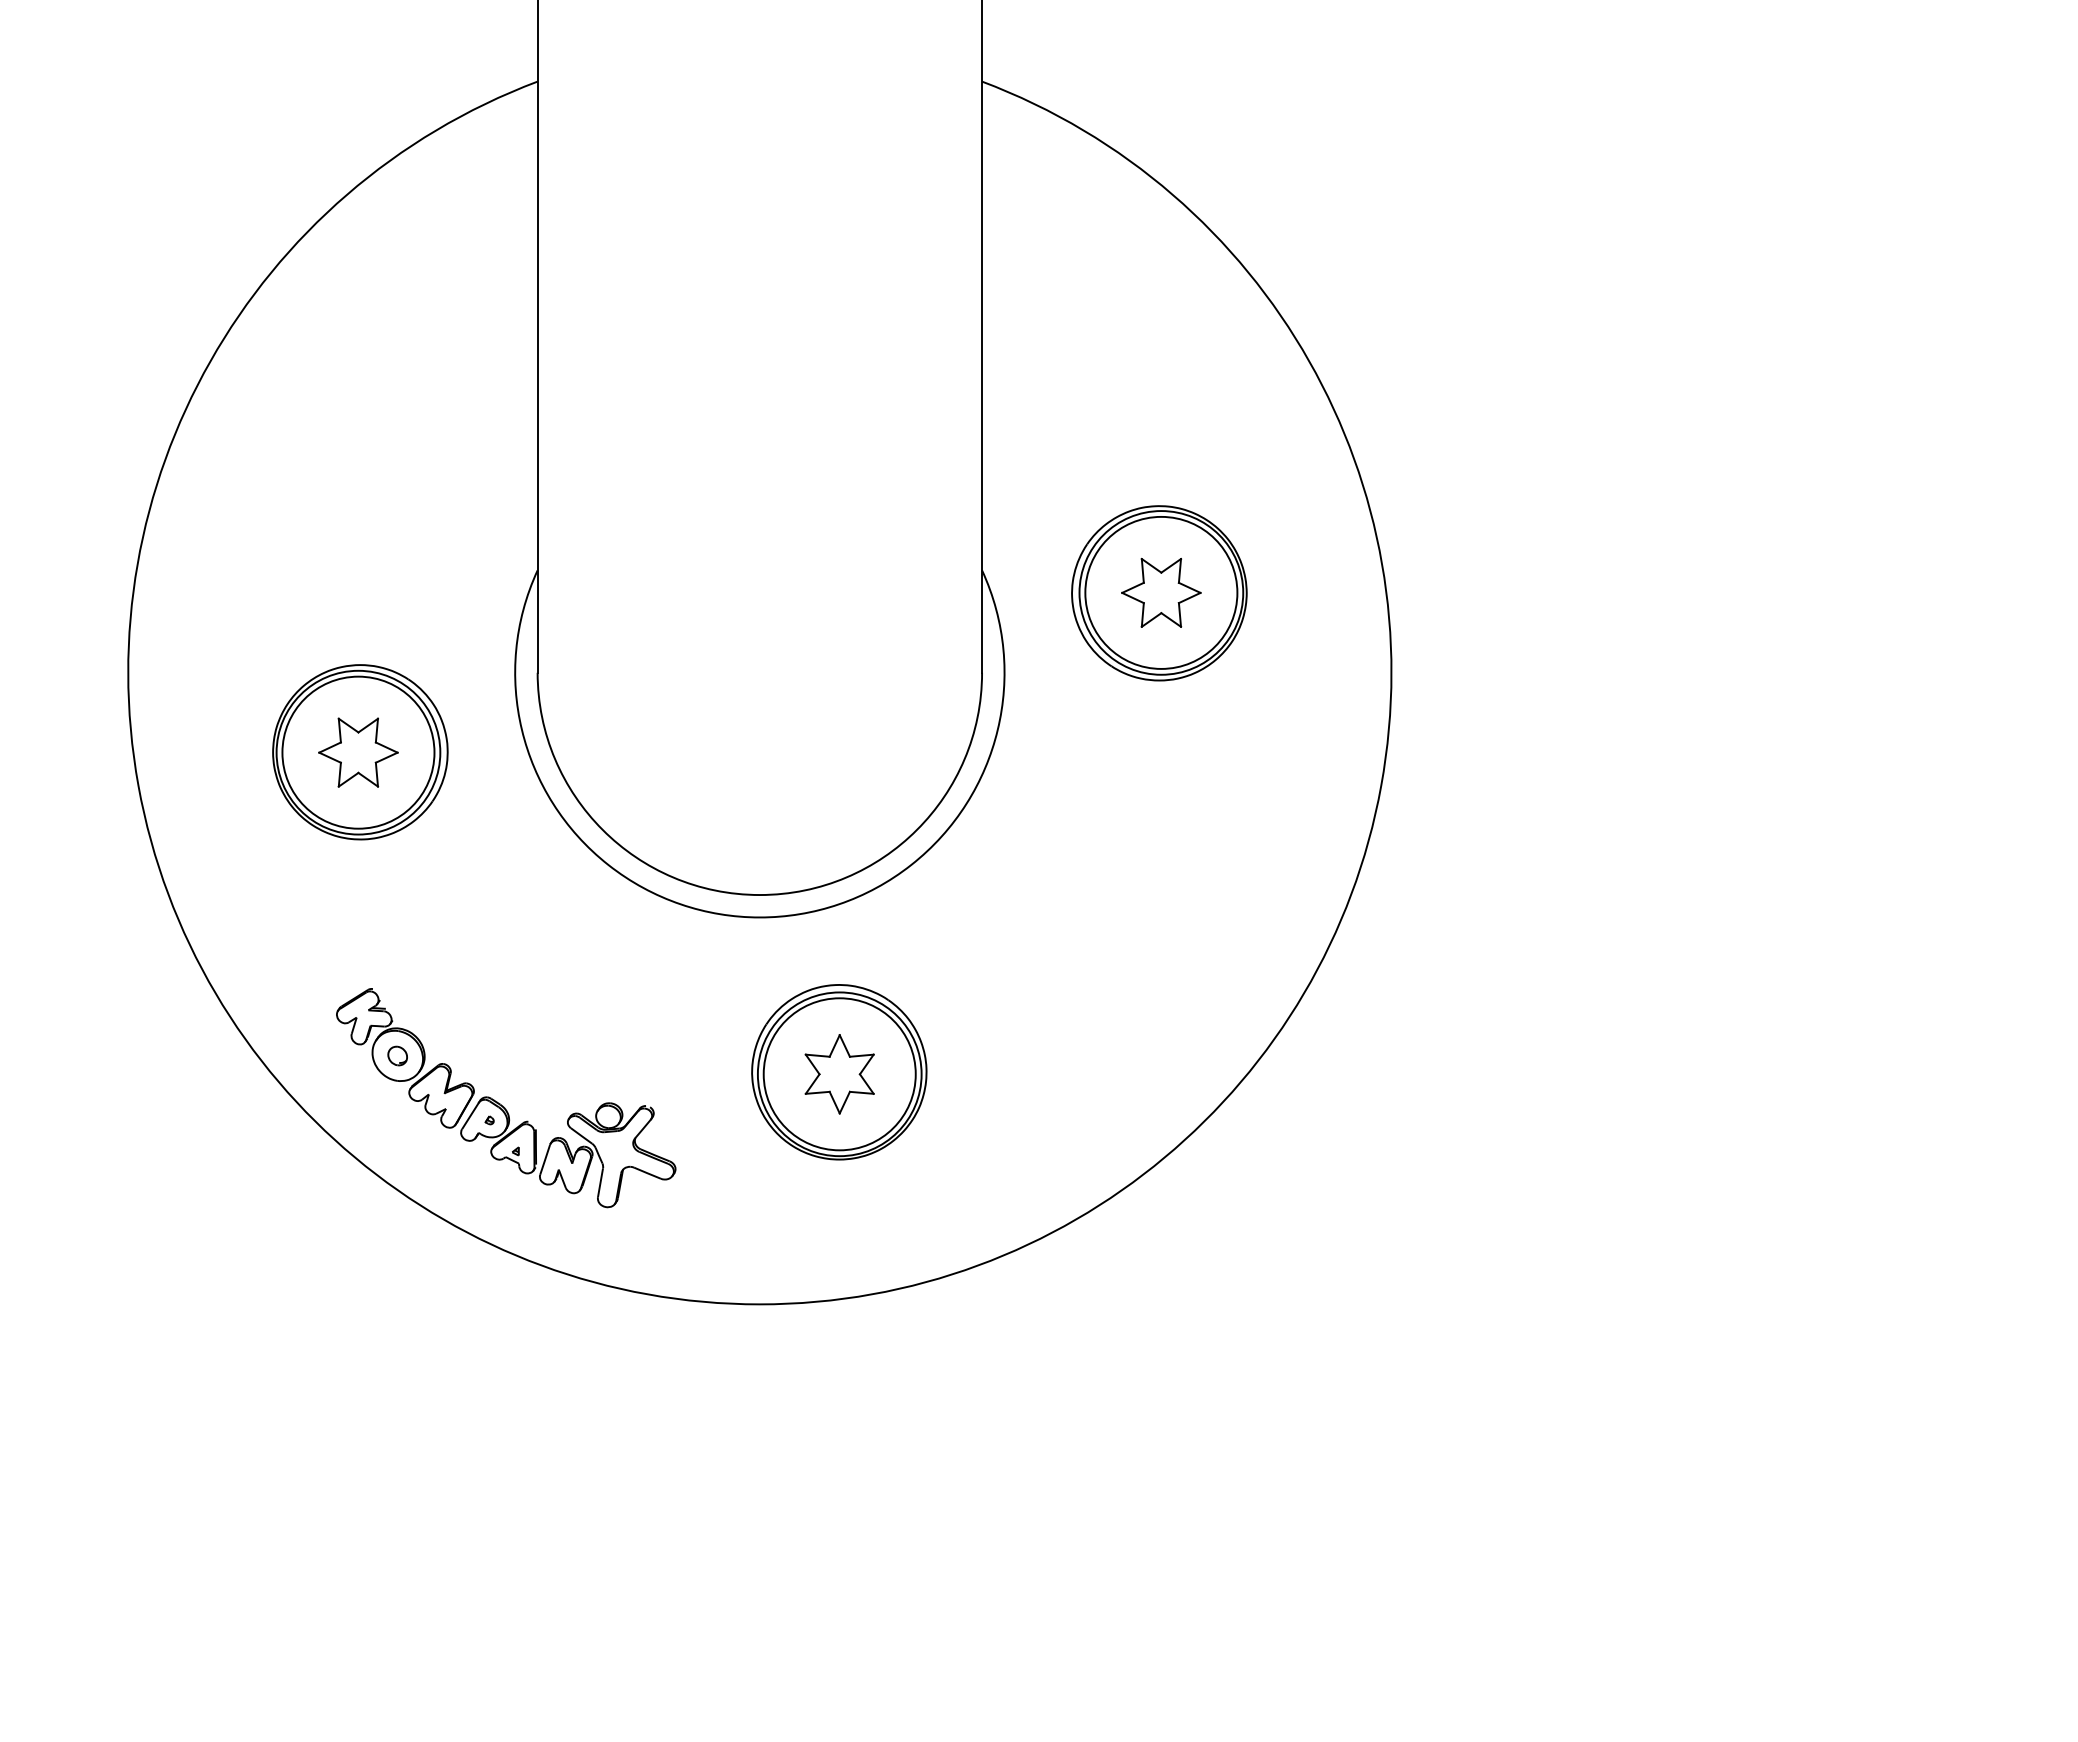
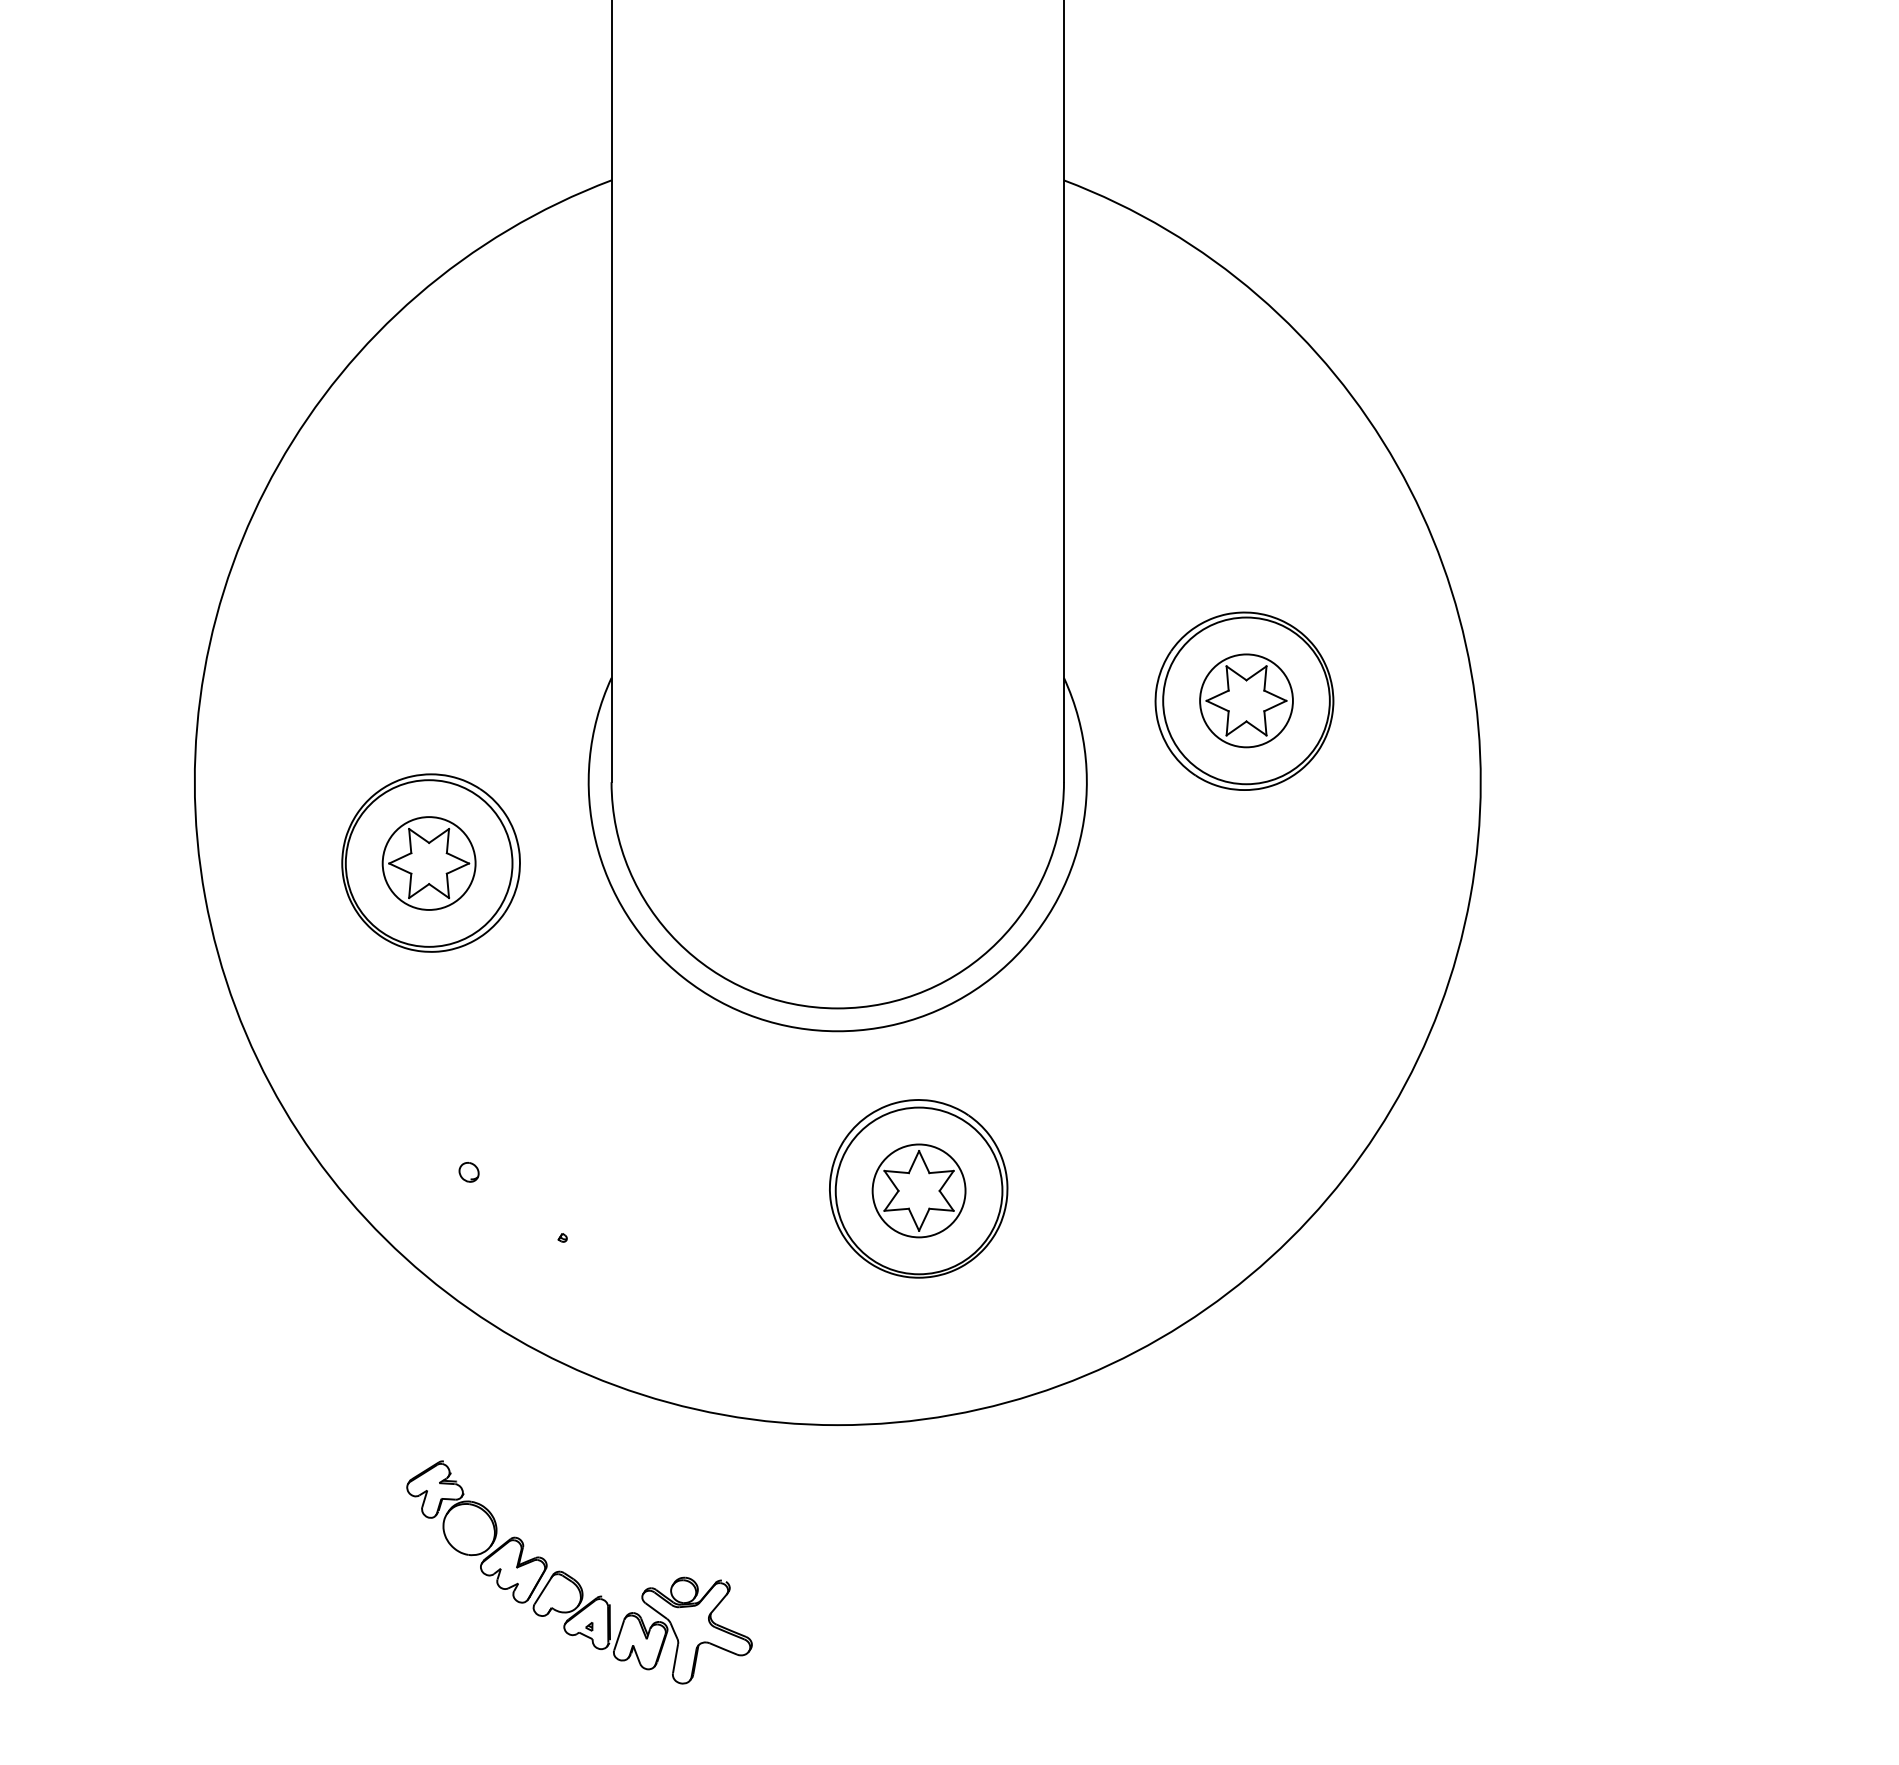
circle: (1161, 592) -> (1246, 700), size x0.6
circle: (358, 752) -> (429, 863), size x0.6
circle: (839, 1074) -> (918, 1191), size x0.6
part: (500, 1103) -> (573, 1577), moved

